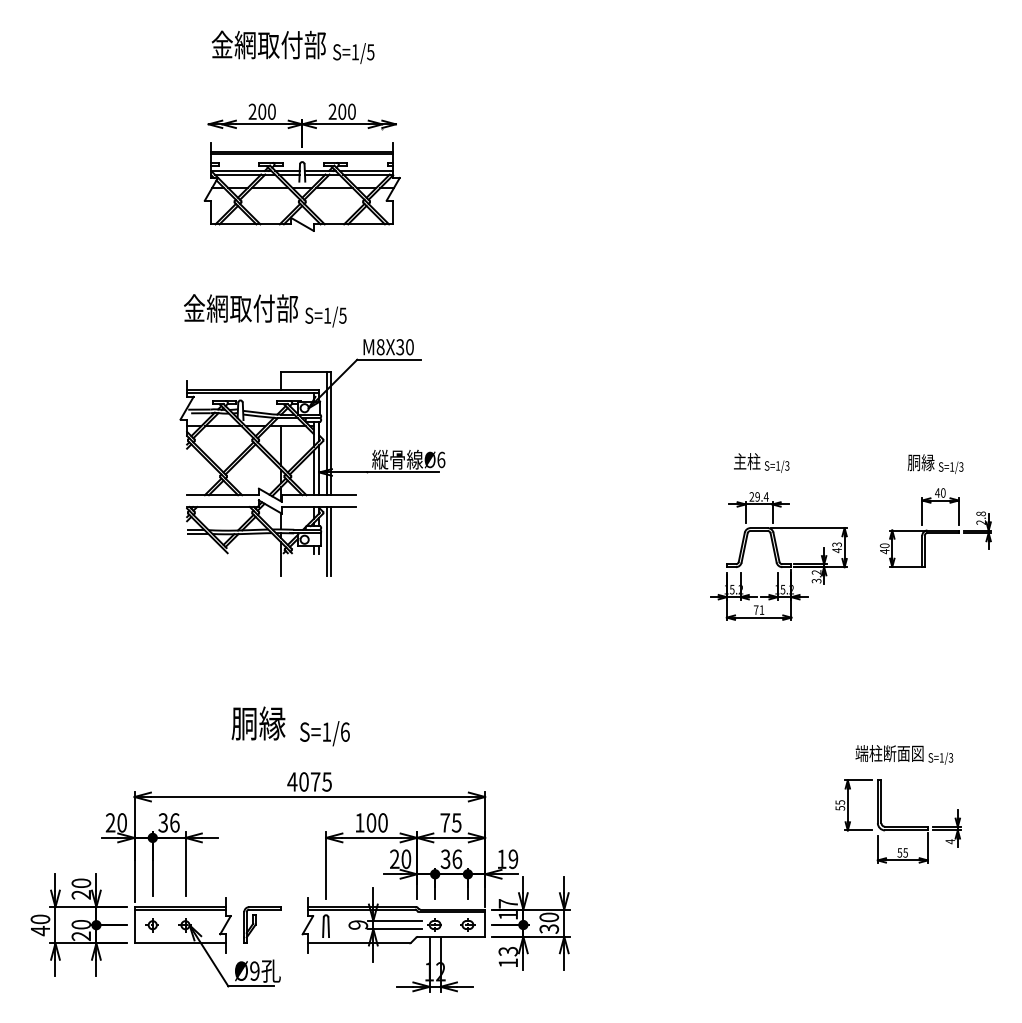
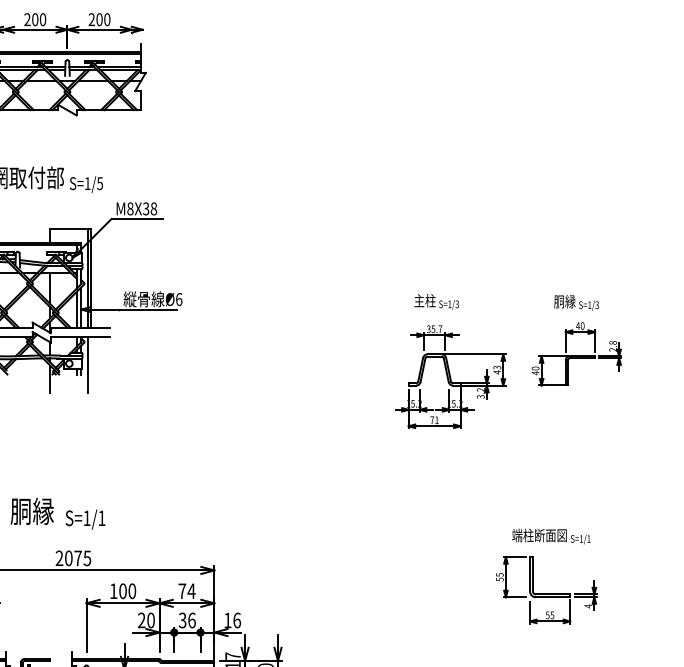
text: (409, 347) -> (153, 209), M8X30 -> M8X38
text: (758, 496) -> (434, 328), 29.4 -> 35.7
line: (331, 541) -> (90, 365), removed
text: (345, 731) -> (102, 517), S=1/6 -> S=1/1
text: (950, 757) -> (588, 538), S=1/3 -> S=1/1
text: (292, 781) -> (59, 557), 4075 -> 2075
text: (456, 822) -> (191, 590), 75 -> 74
text: (513, 859) -> (237, 620), 19 -> 16

